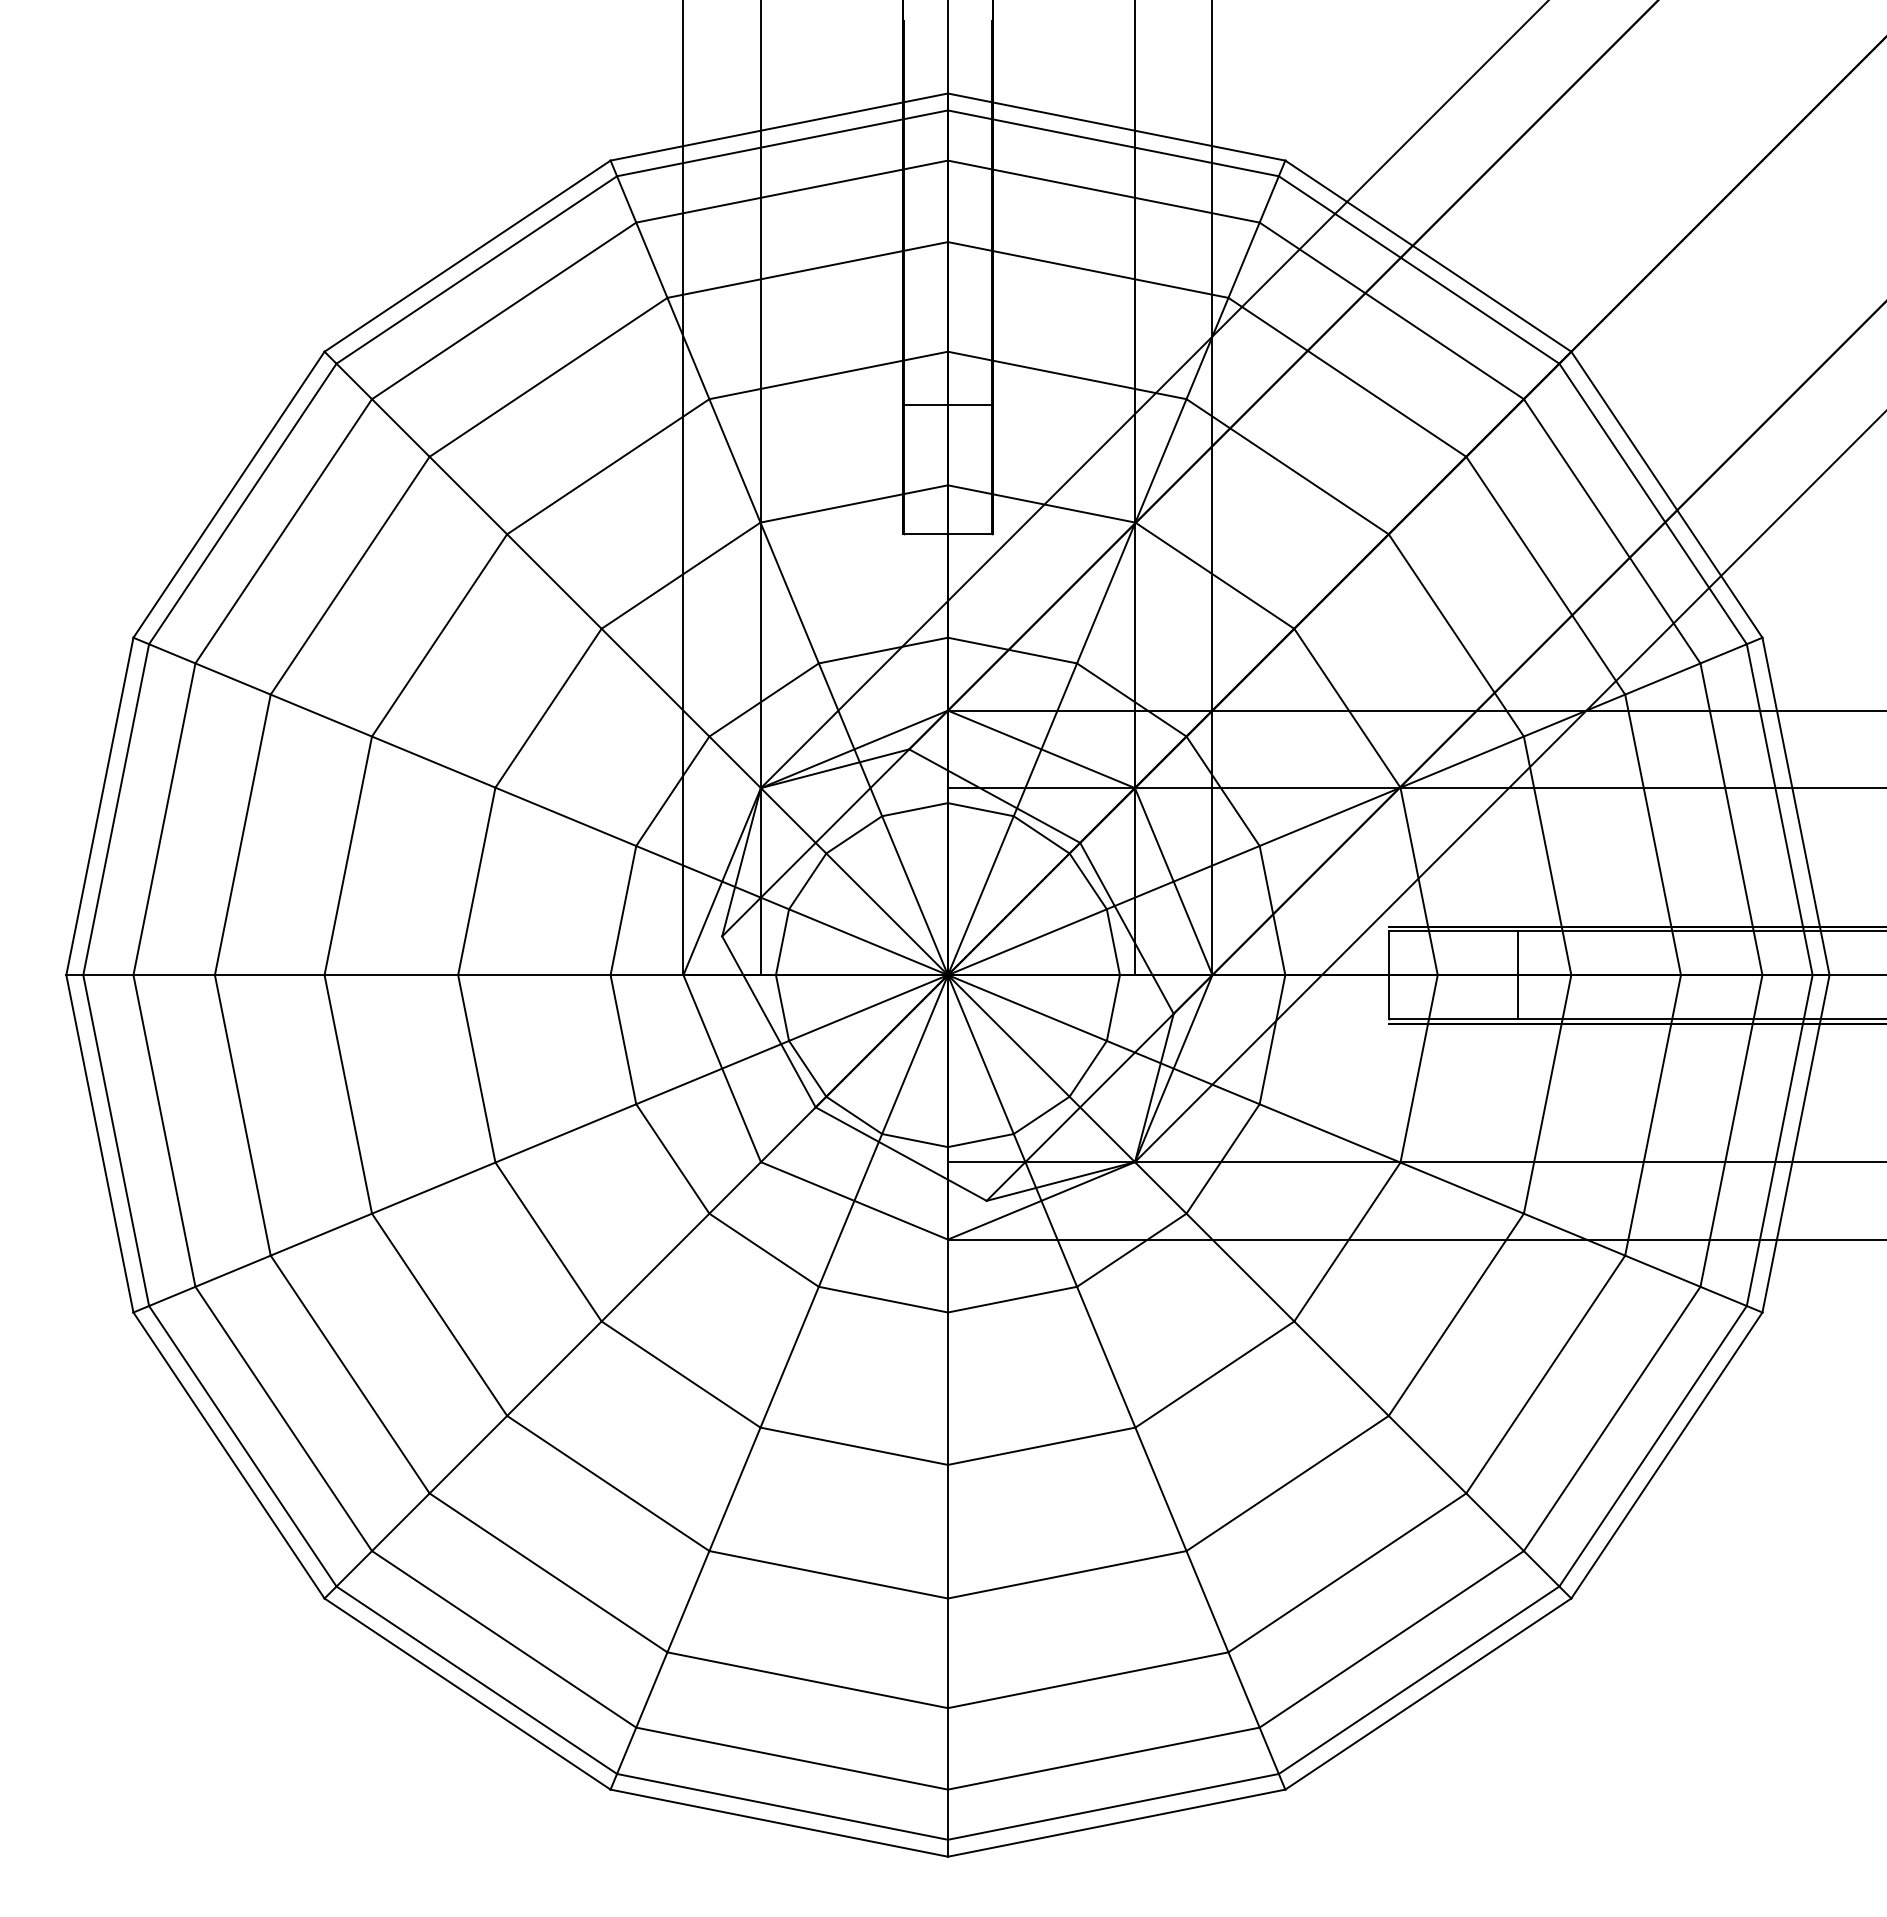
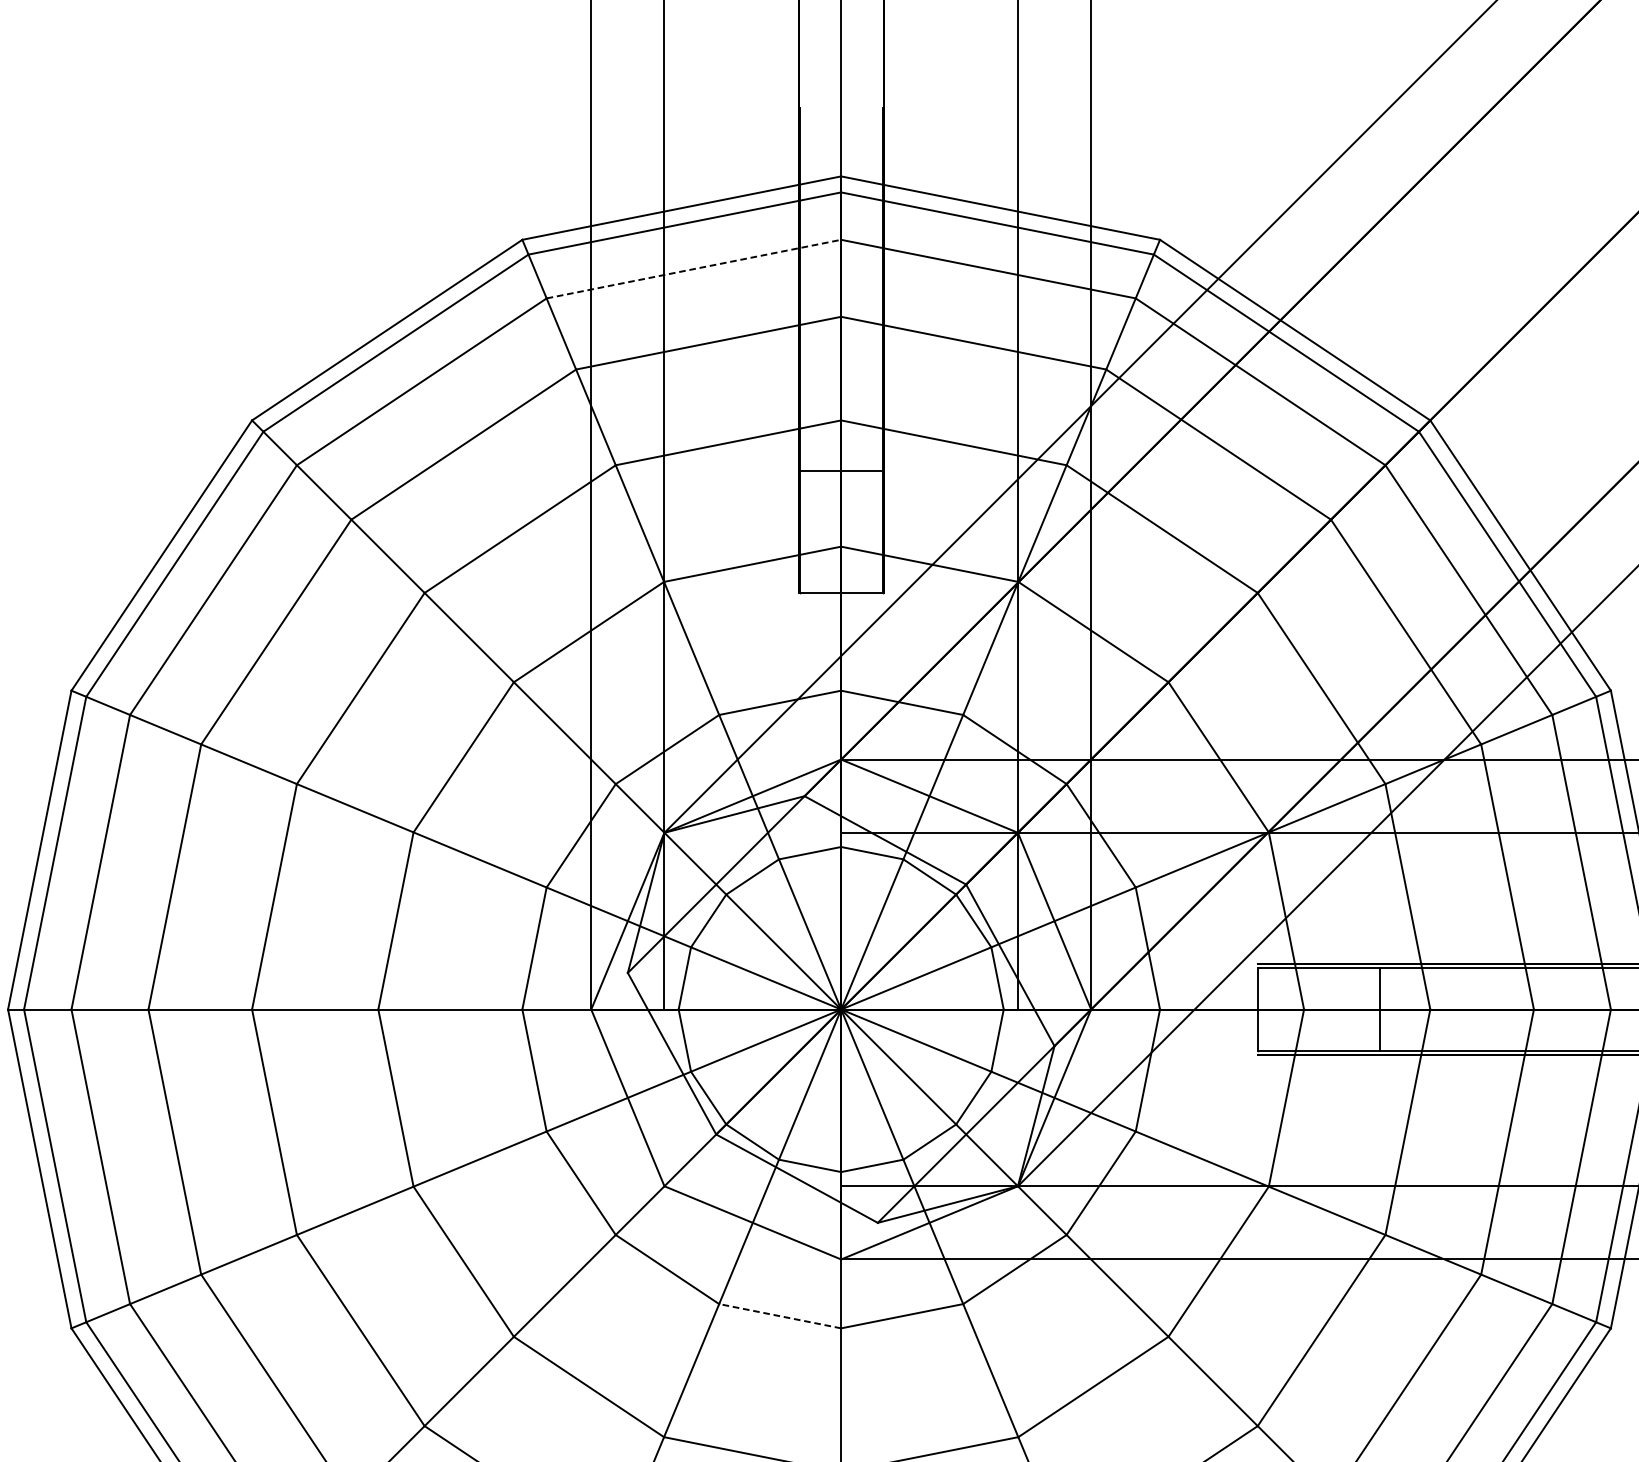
line: (792, 191) -> (694, 269), solid -> dashed
line: (883, 1299) -> (780, 1316), solid -> dashed

